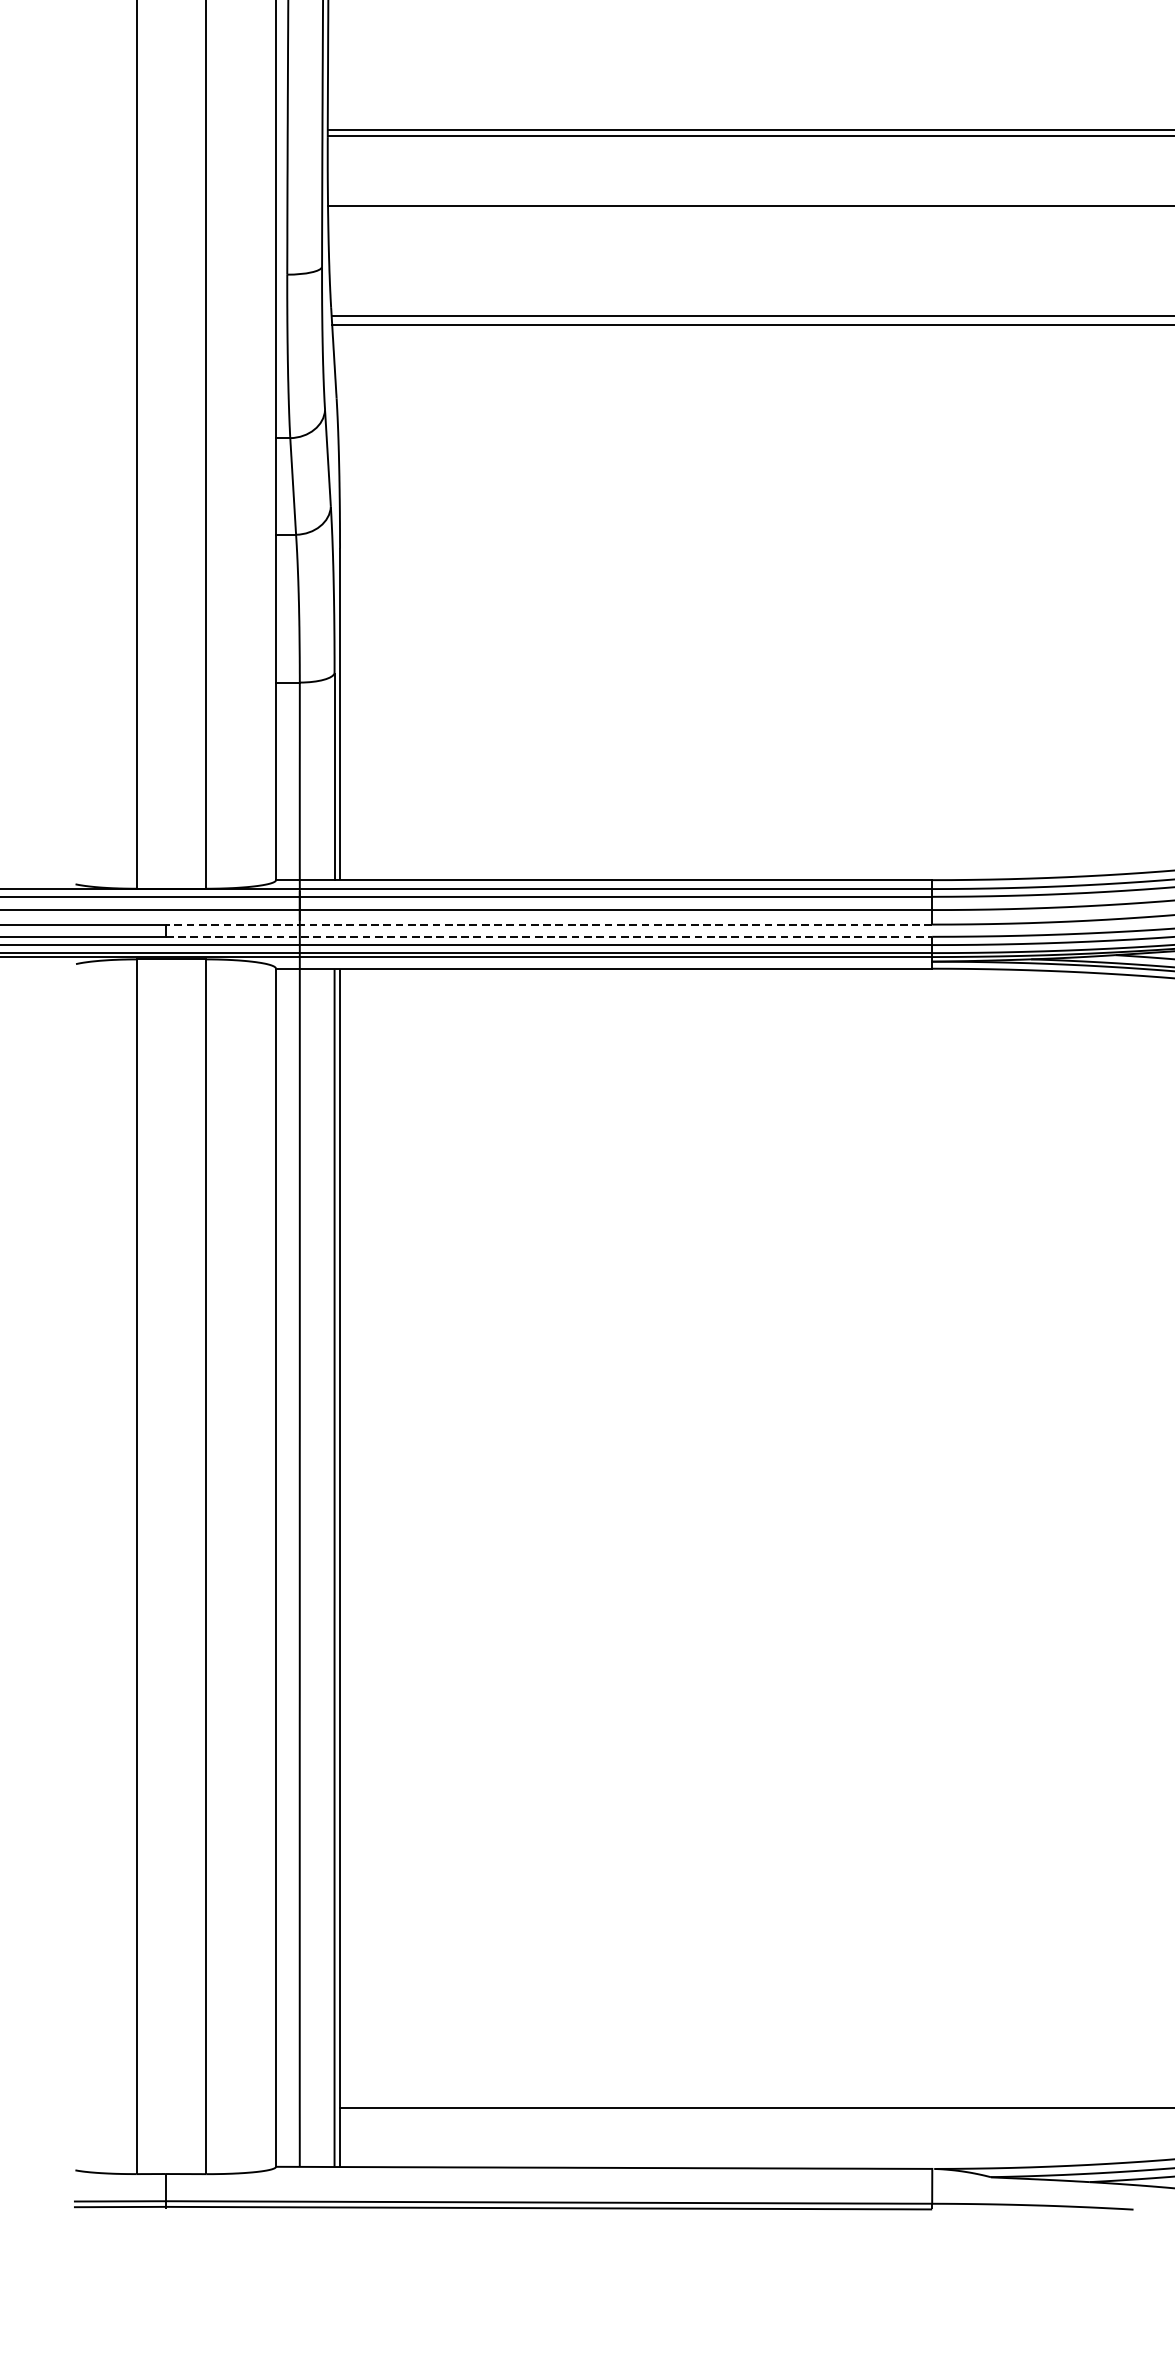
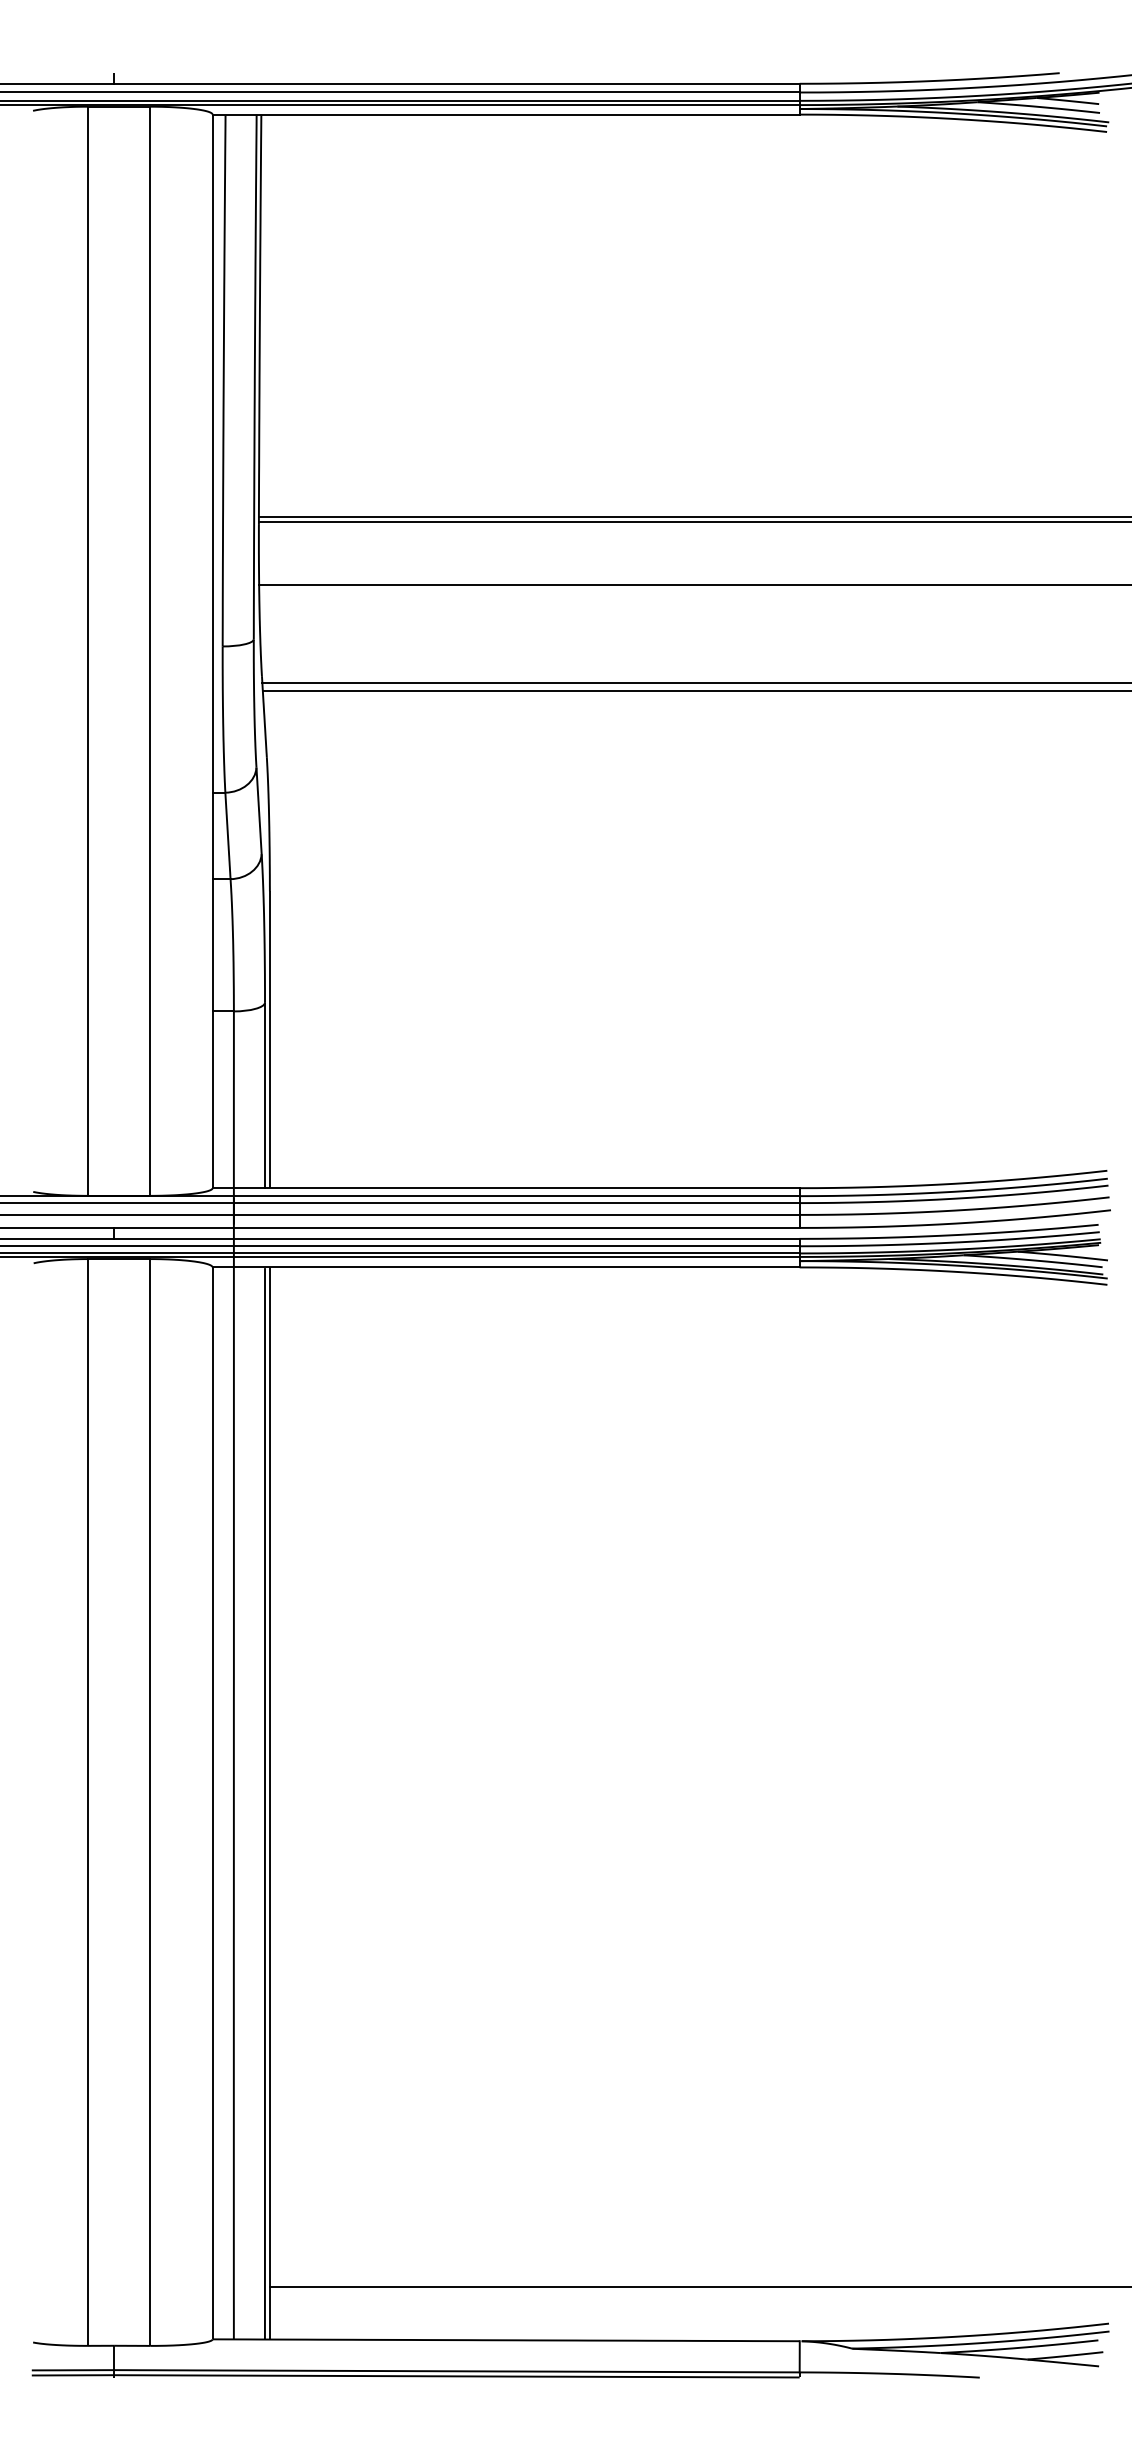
line: (548, 924) -> (456, 1227), dashed -> solid
line: (548, 936) -> (456, 1238), dashed -> solid

